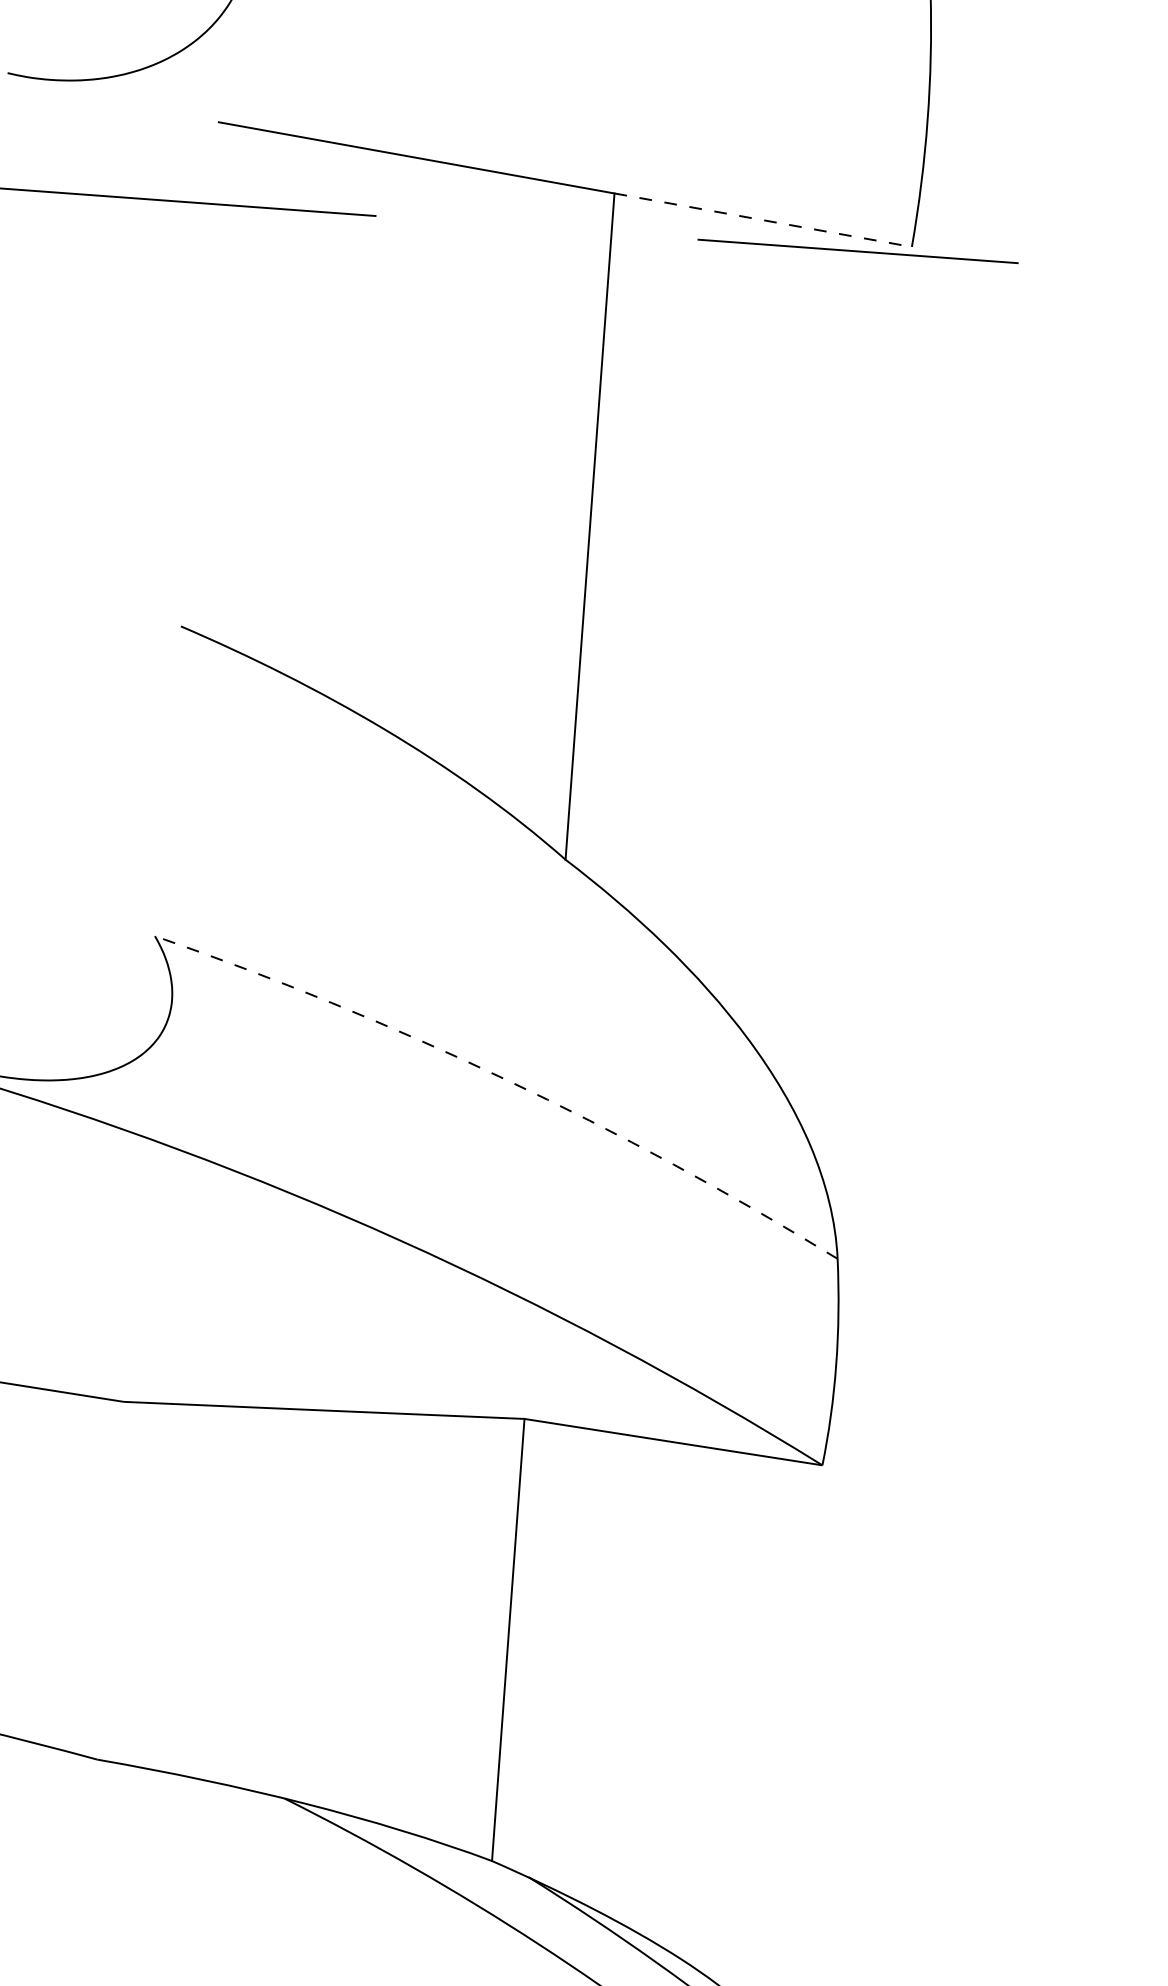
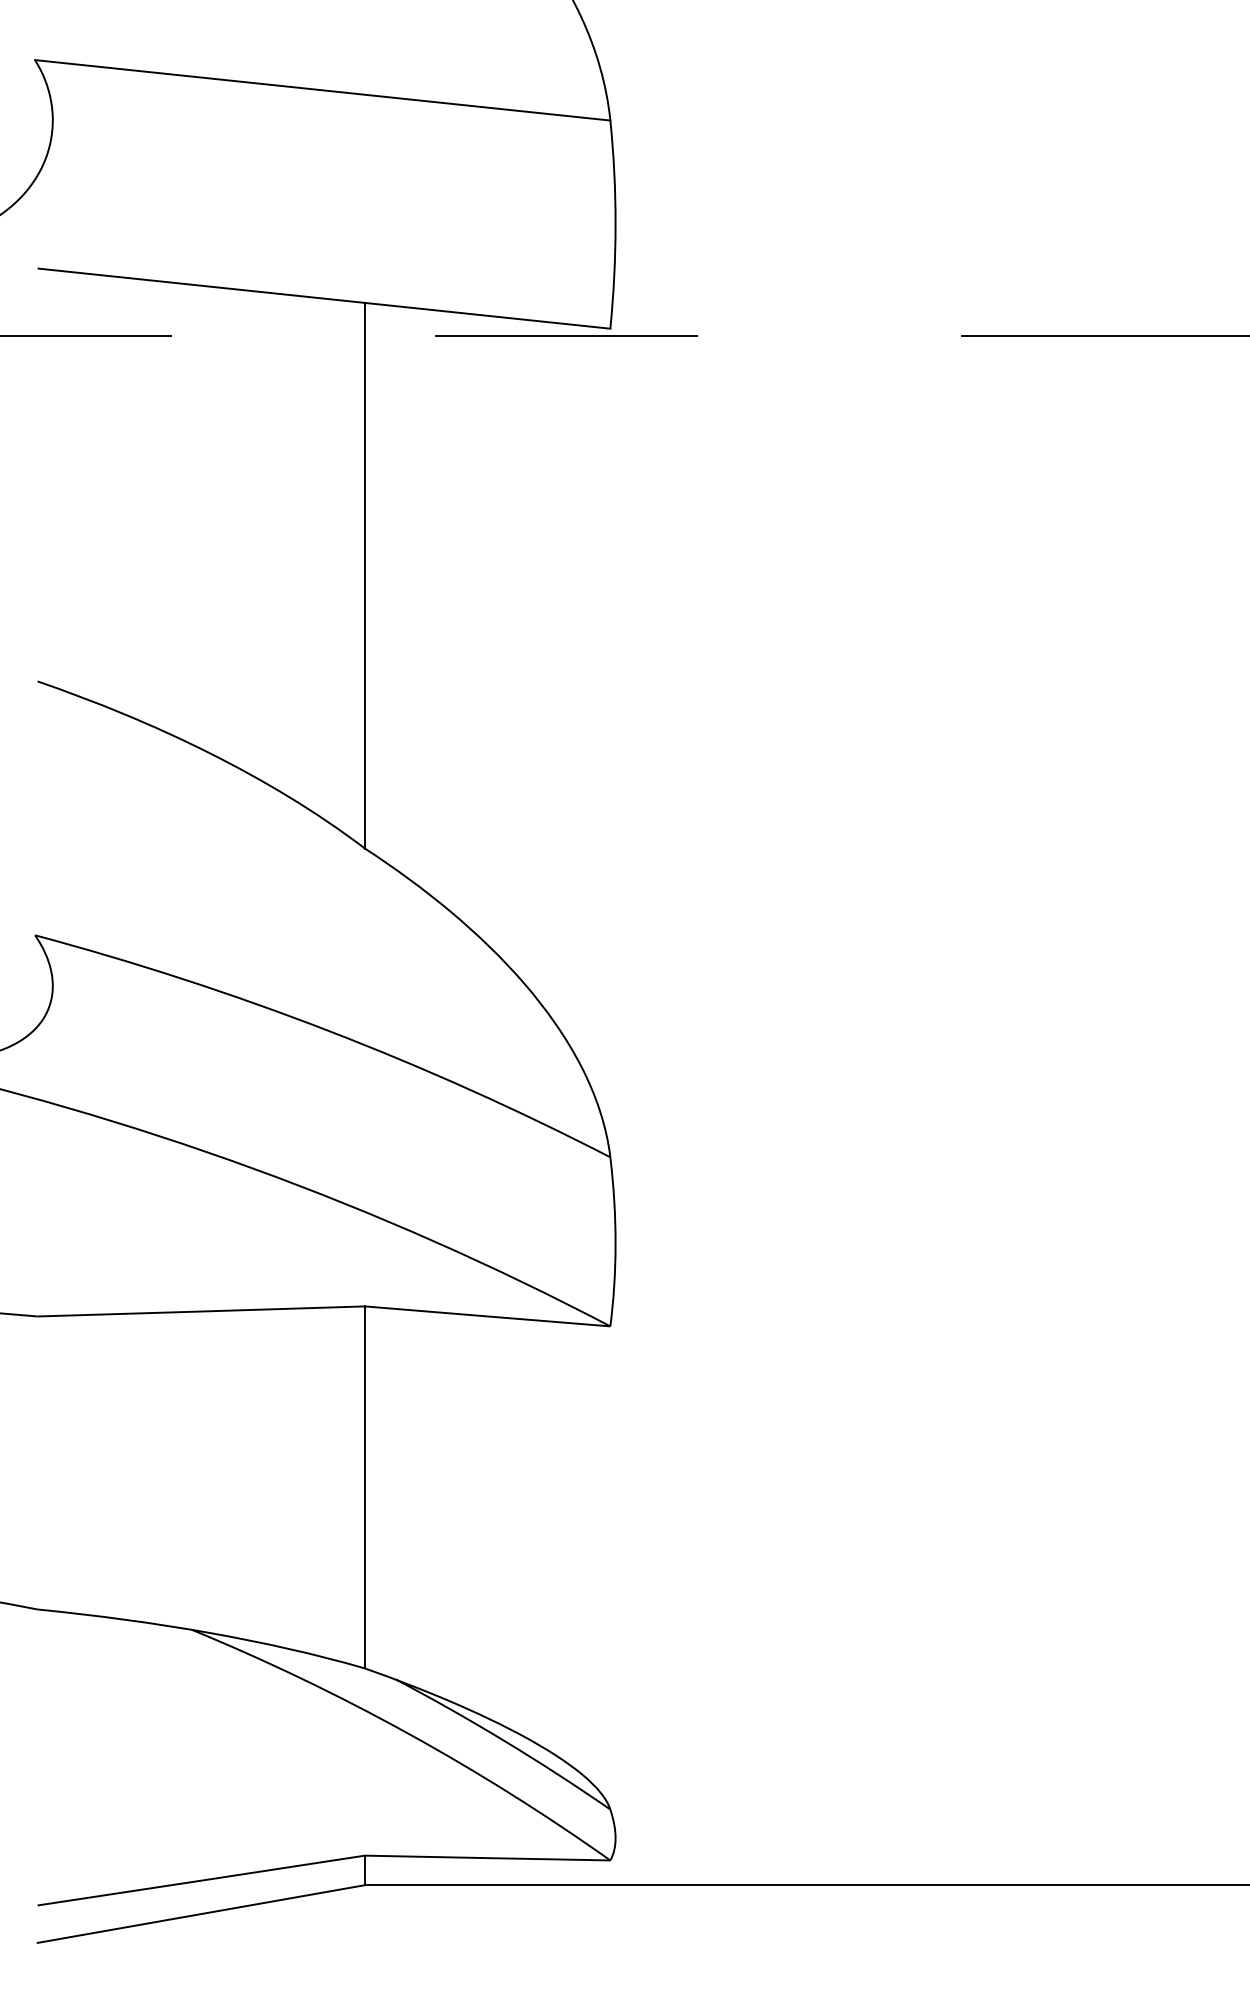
line: (764, 219) -> (488, 315), dashed -> solid
arc: (504, 1078) -> (328, 1030), dashed -> solid

